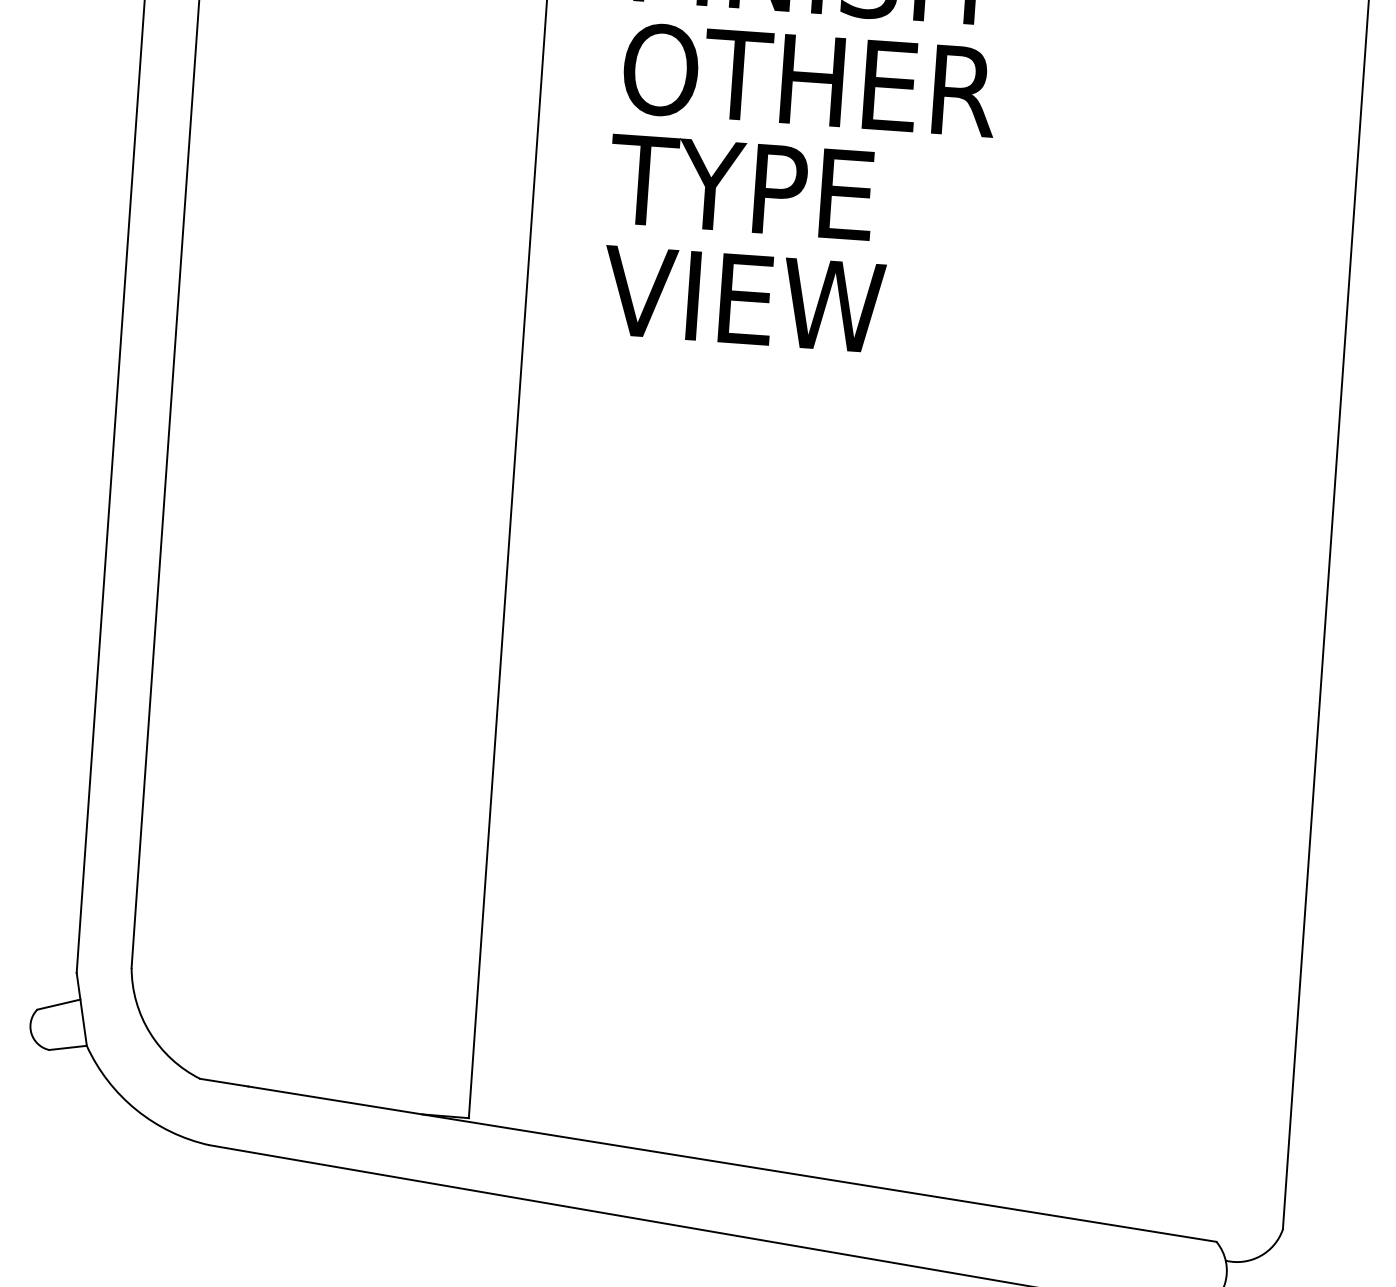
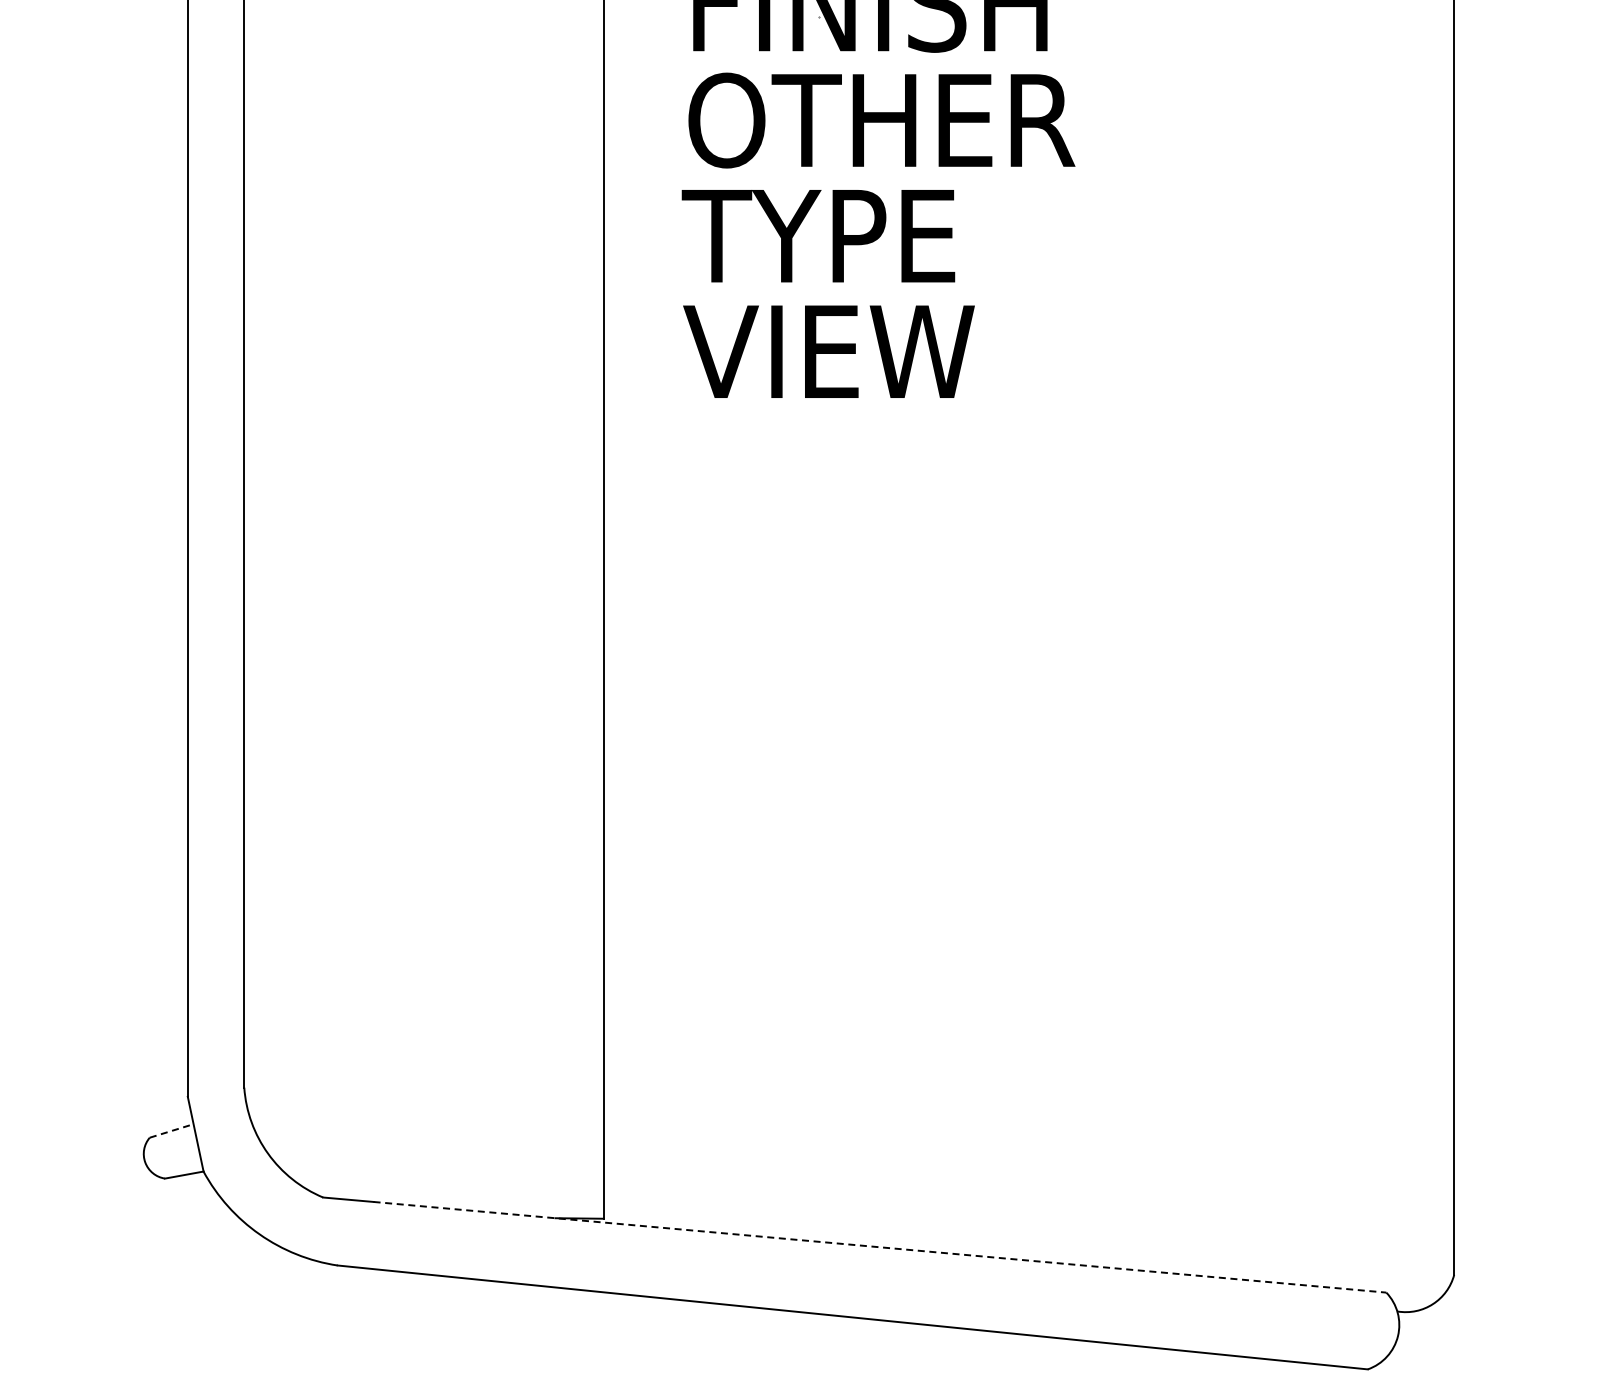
line: (58, 1004) -> (171, 1130), solid -> dashed
line: (732, 1164) -> (880, 1247), solid -> dashed

